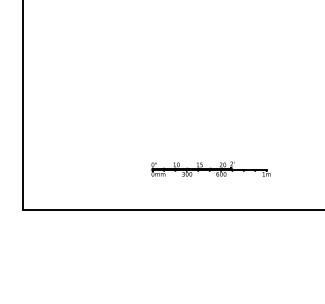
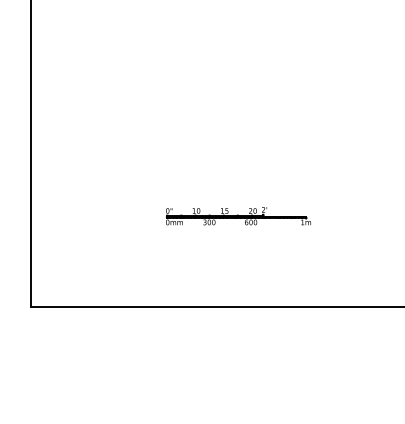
part: (211, 169) -> (238, 216), moved

